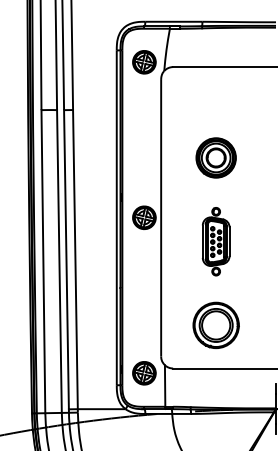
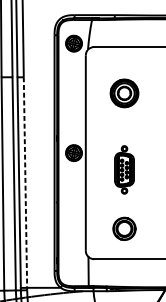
part: (215, 157) -> (124, 93), moved
line: (75, 259) -> (25, 182), solid -> dashed
part: (215, 325) -> (124, 228), size x0.7
part: (144, 373) -> (74, 262), removed

